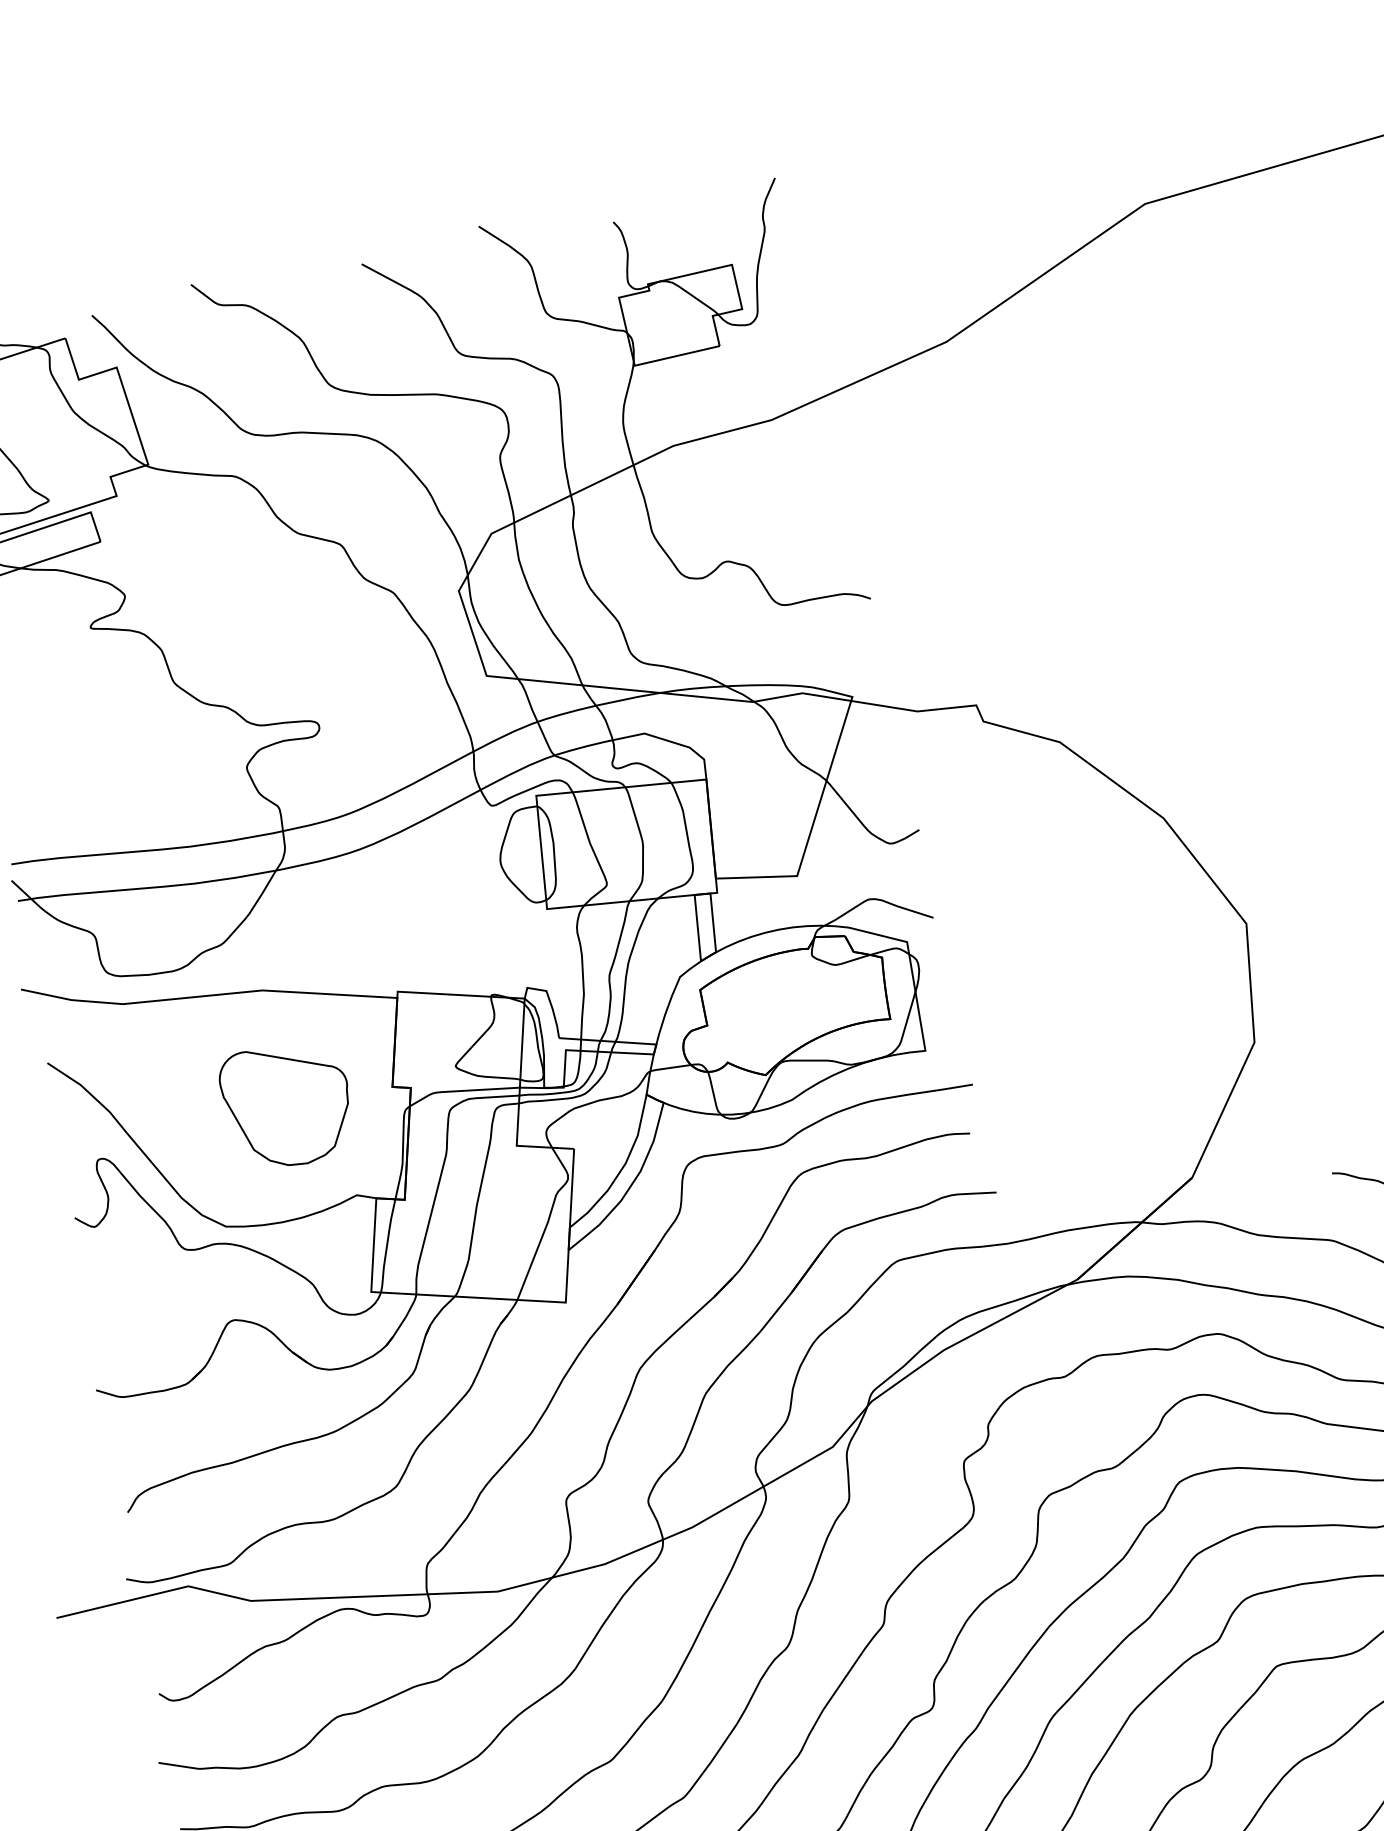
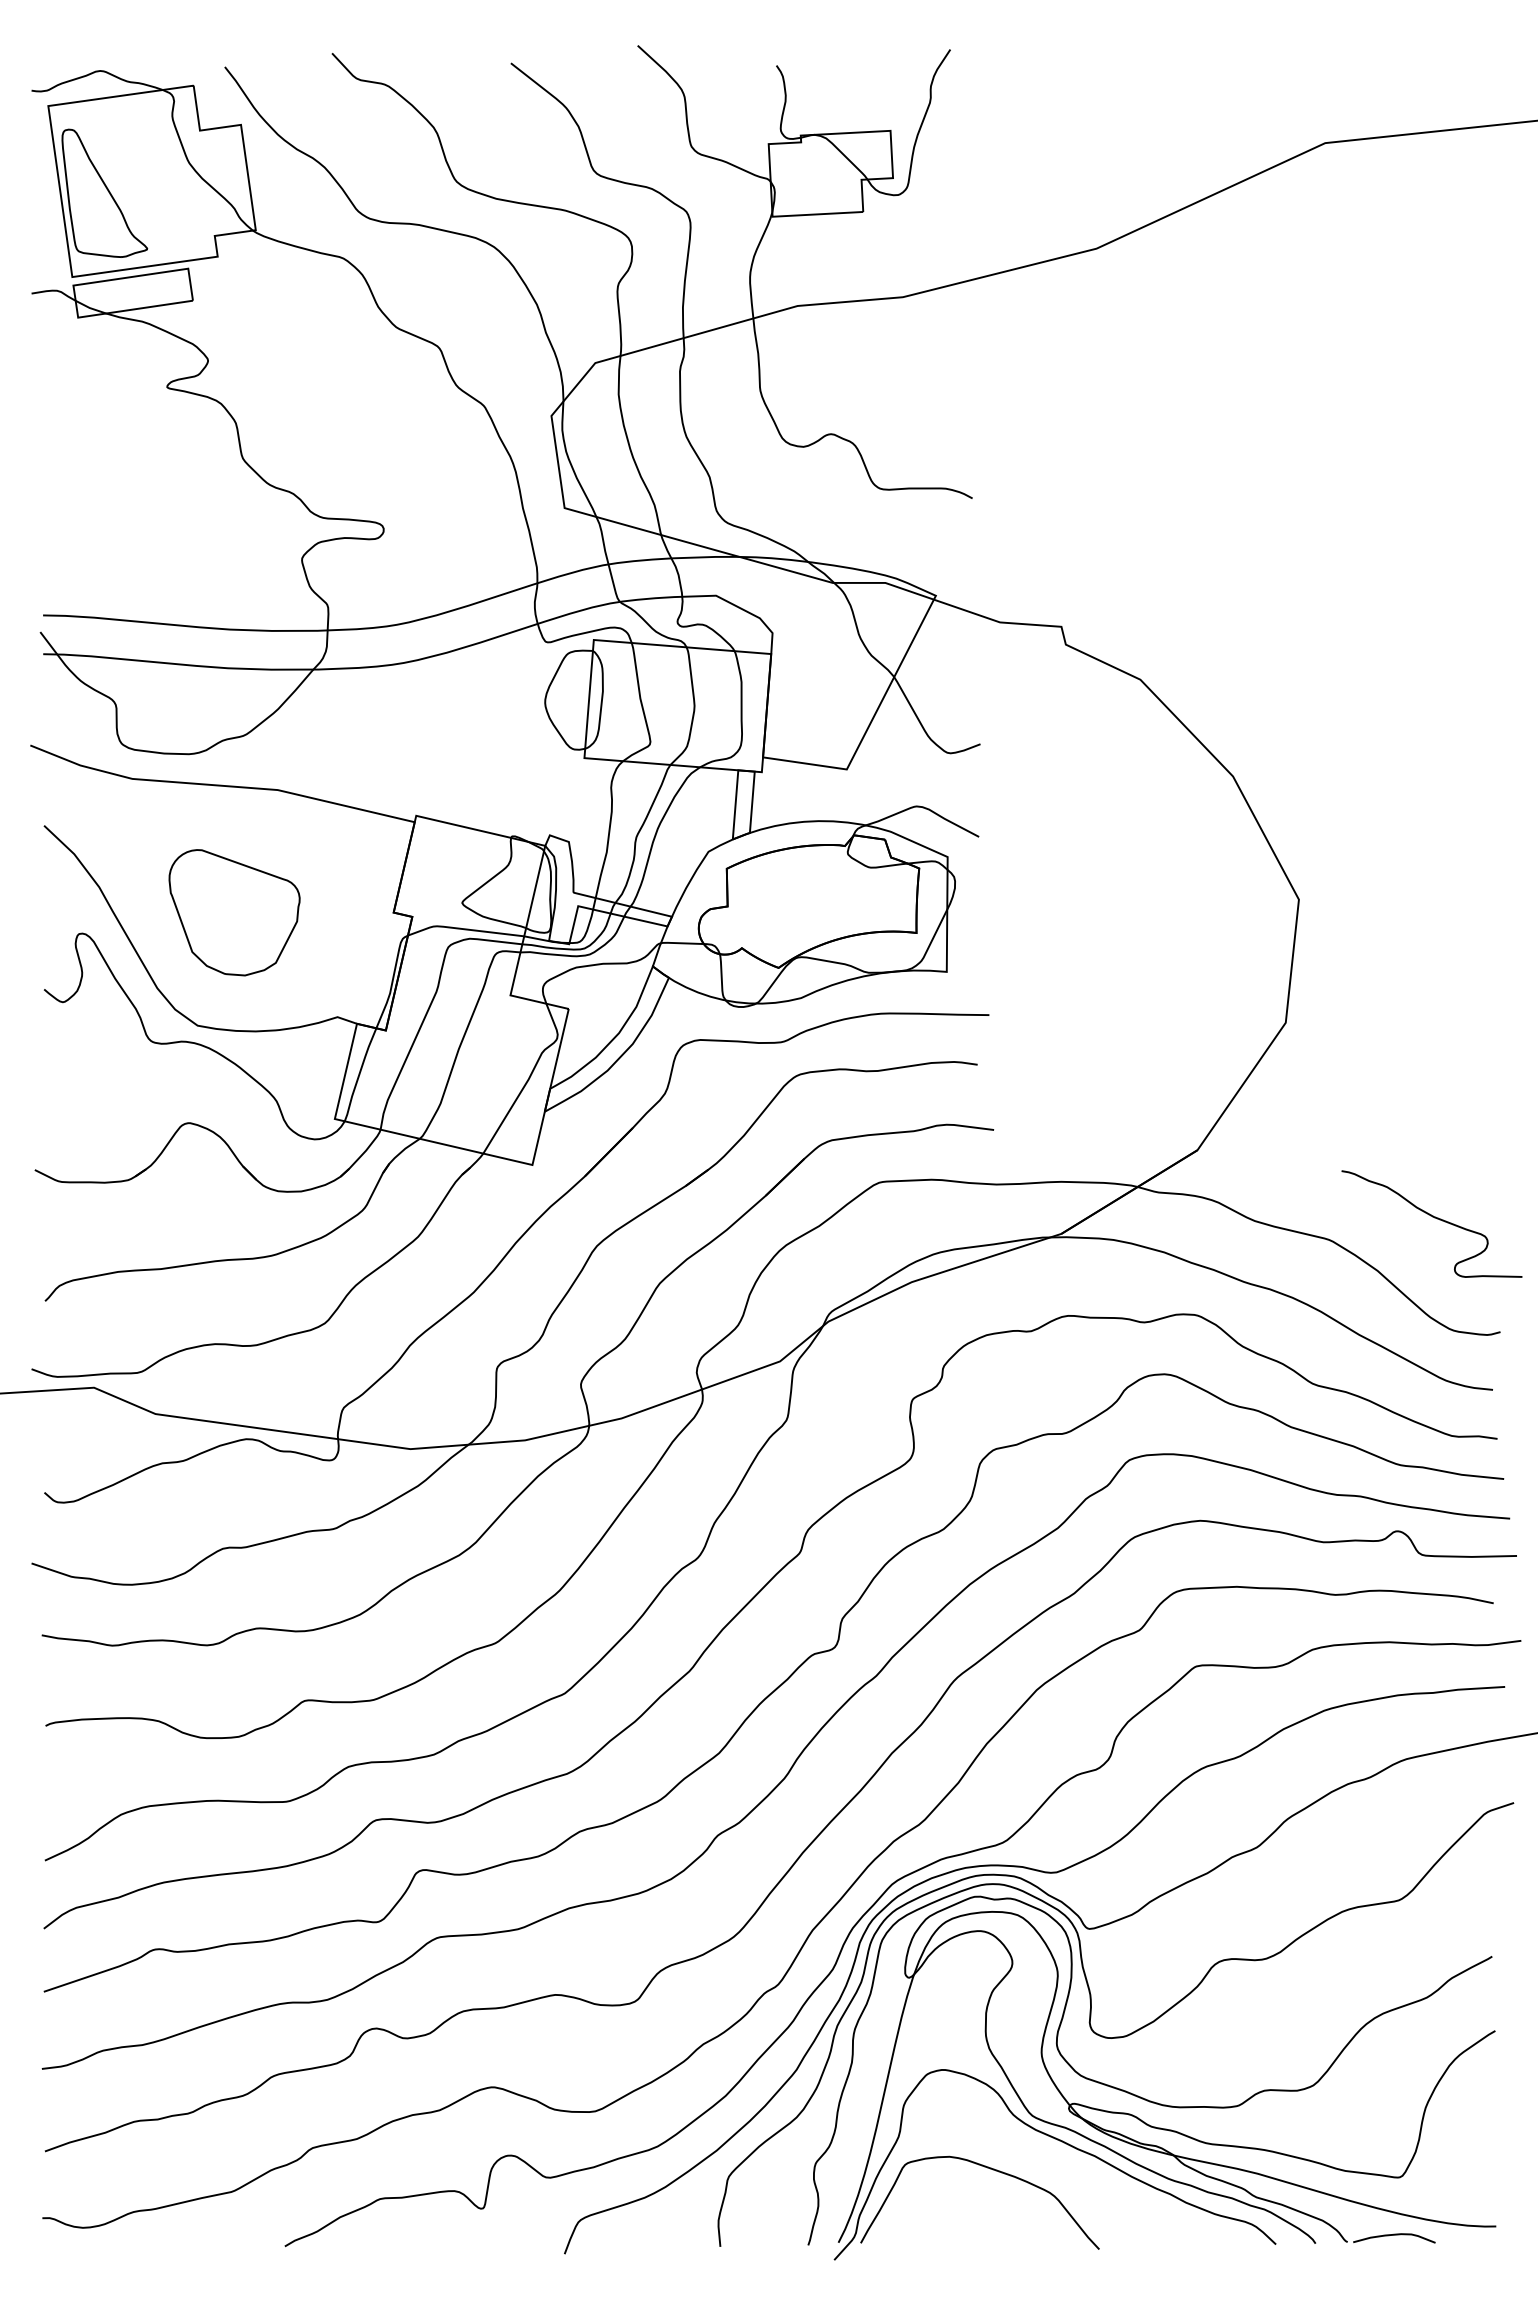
part: (287, 1105) -> (234, 912), moved

